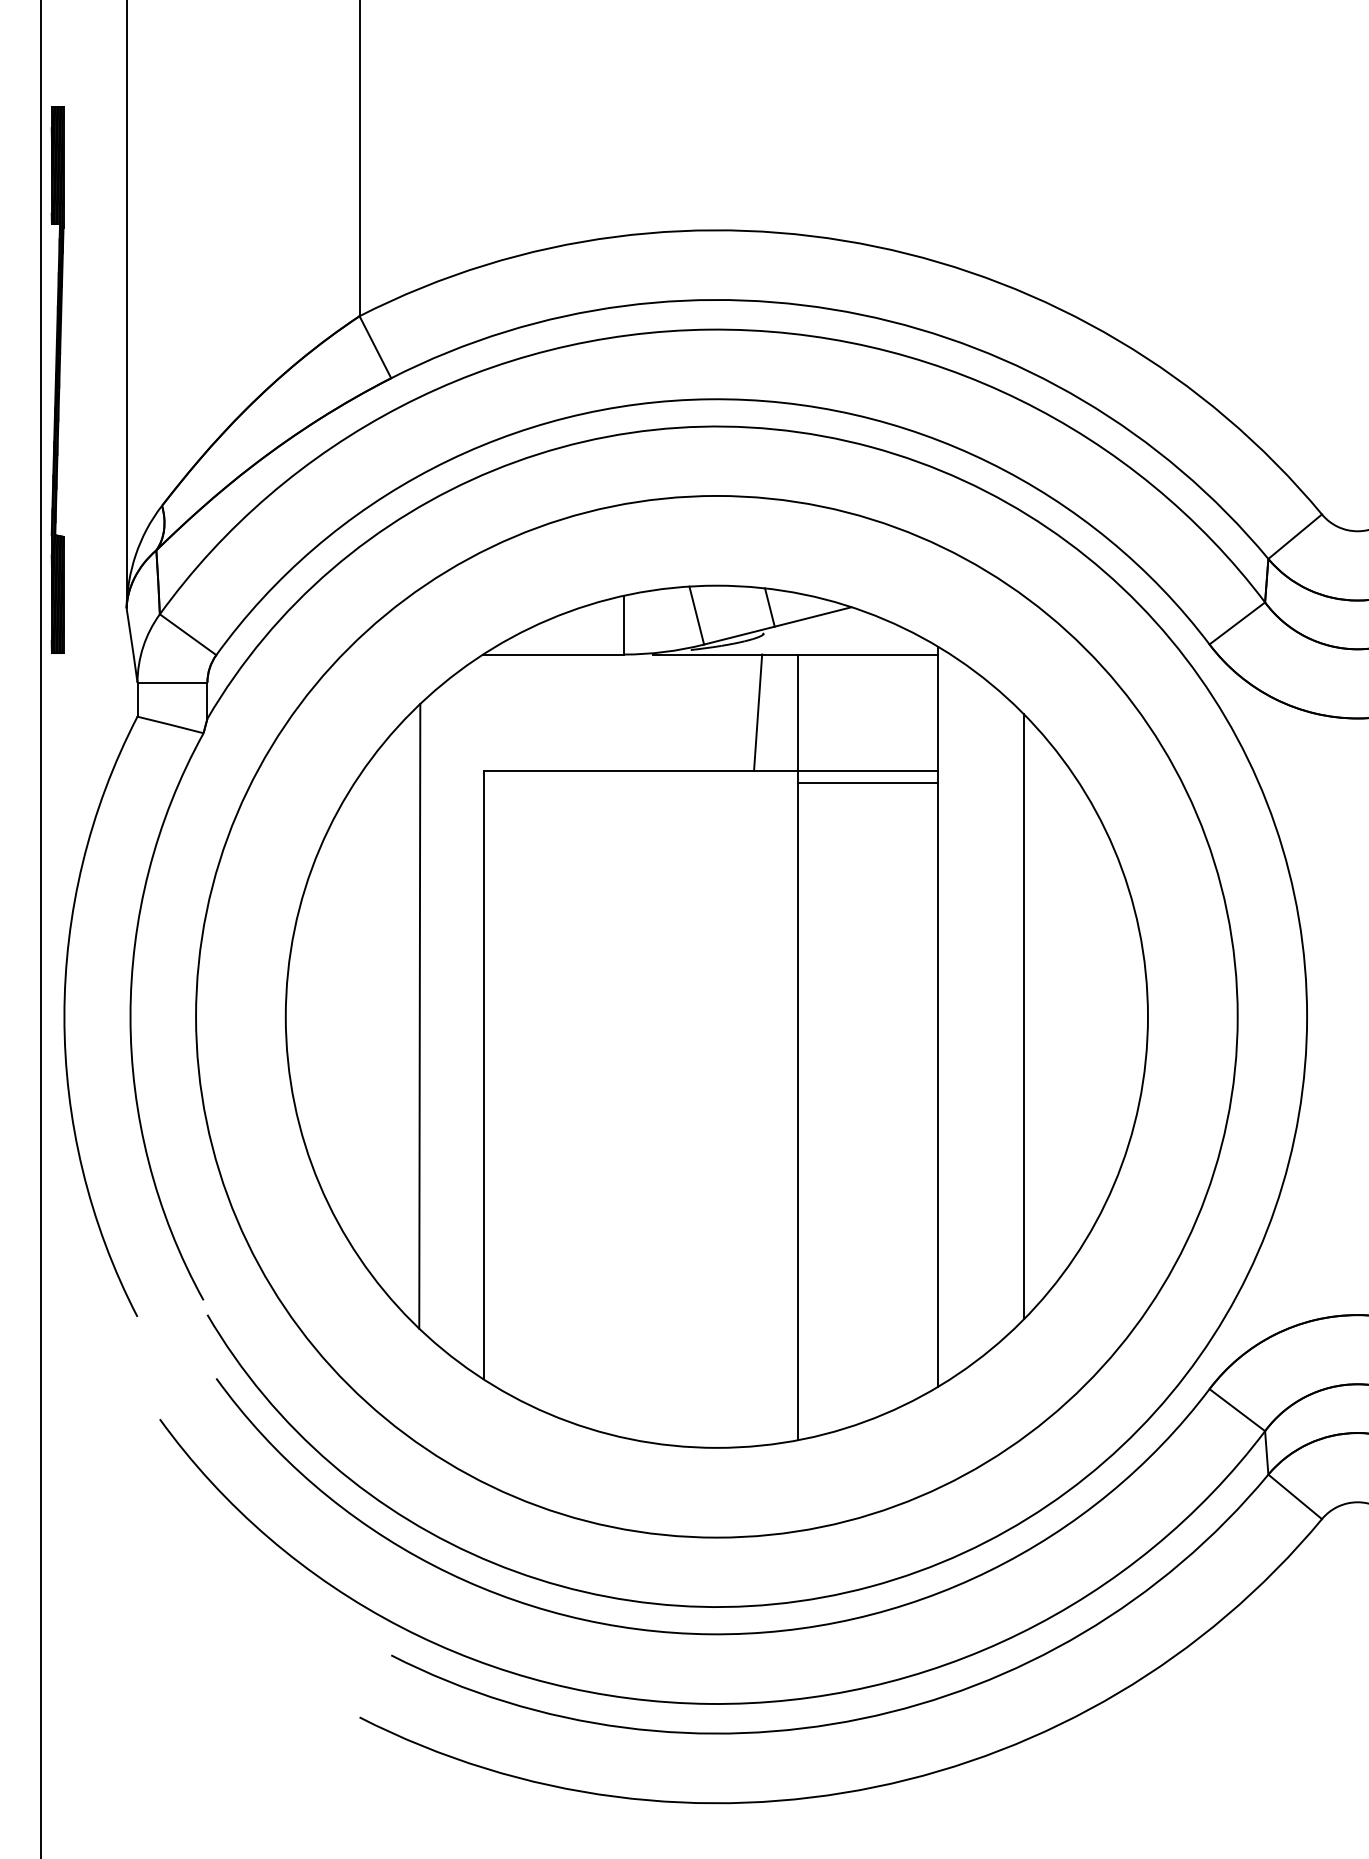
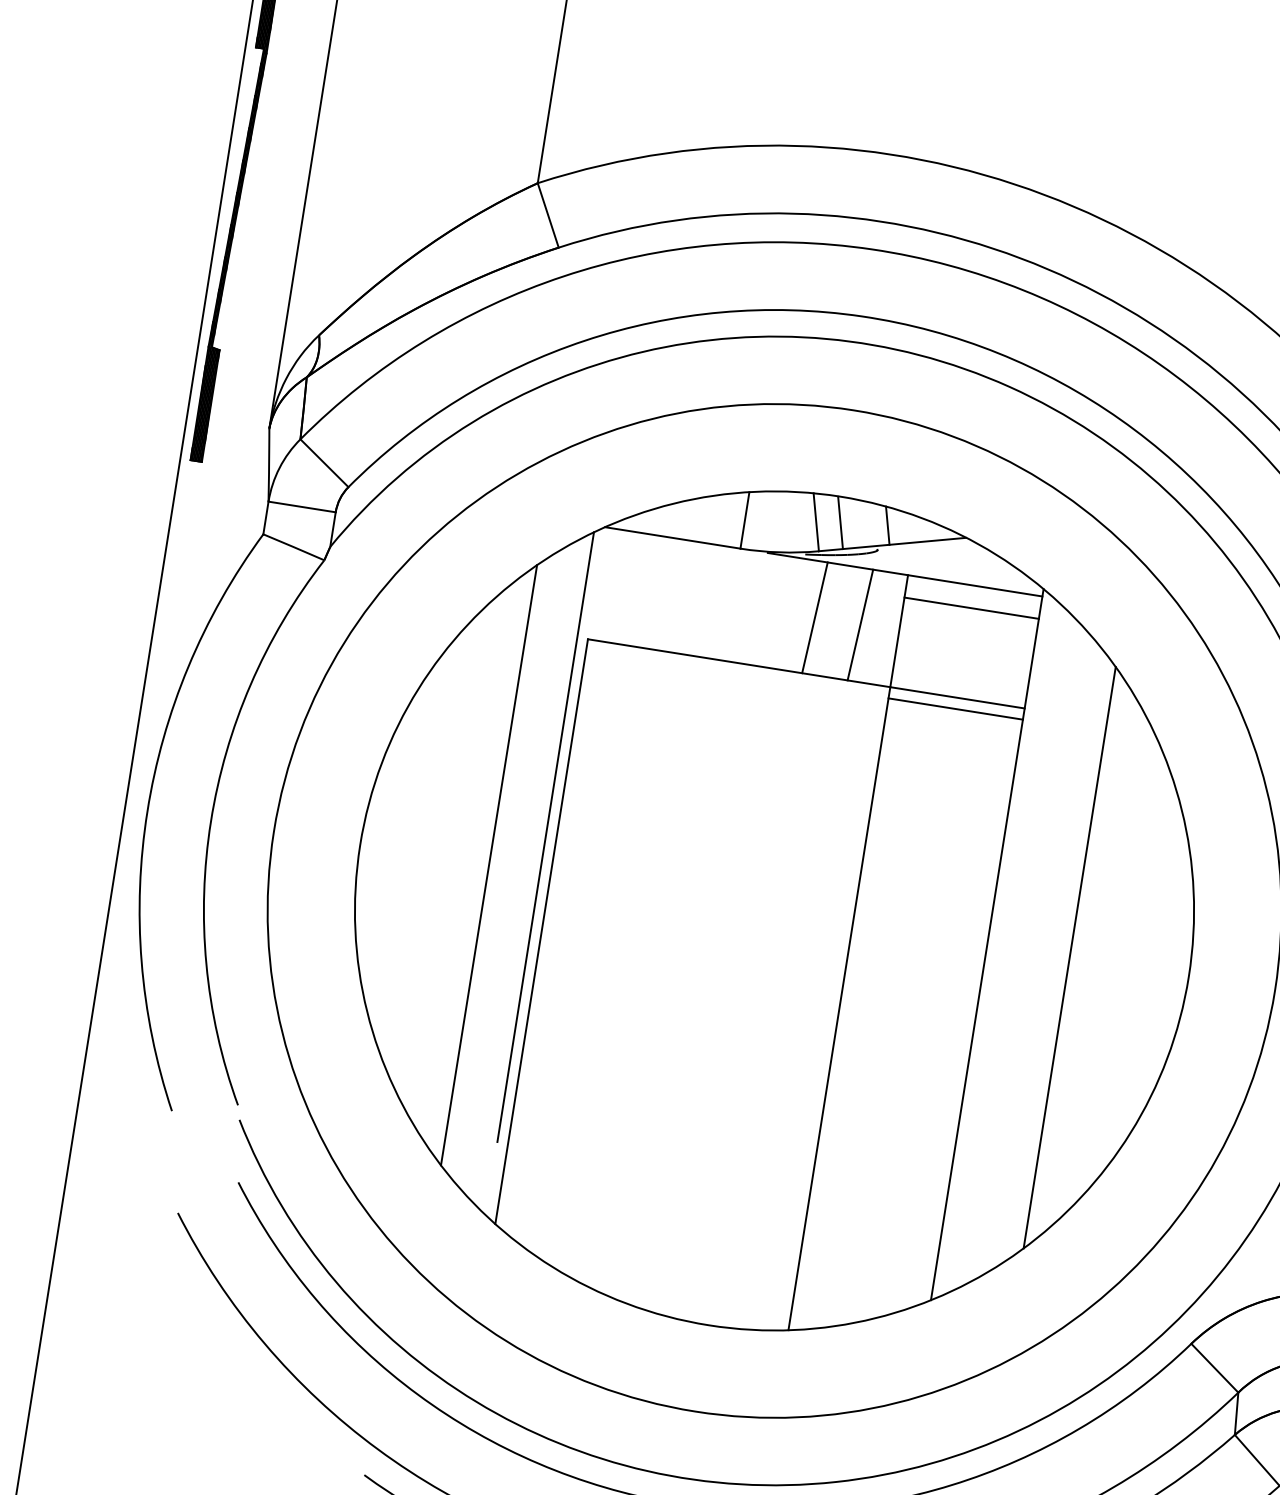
line: (721, 612) -> (840, 523), added
line: (868, 677) -> (971, 607), added
line: (710, 712) -> (814, 617), added
line: (472, 978) -> (545, 836), added

